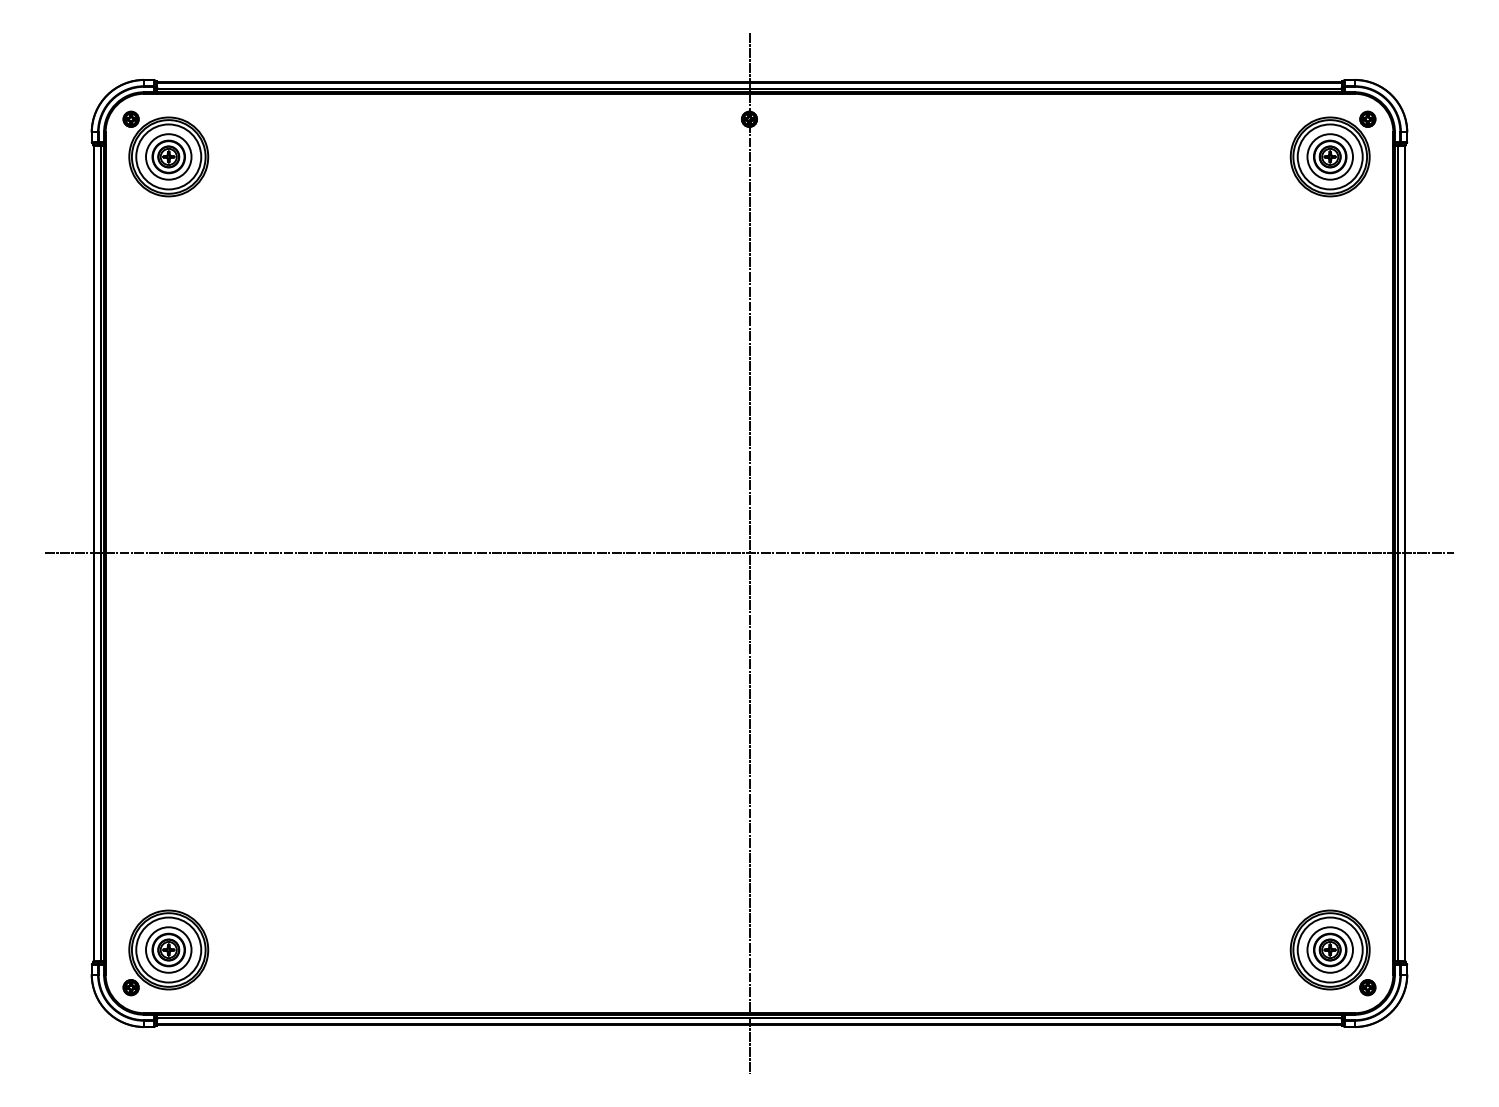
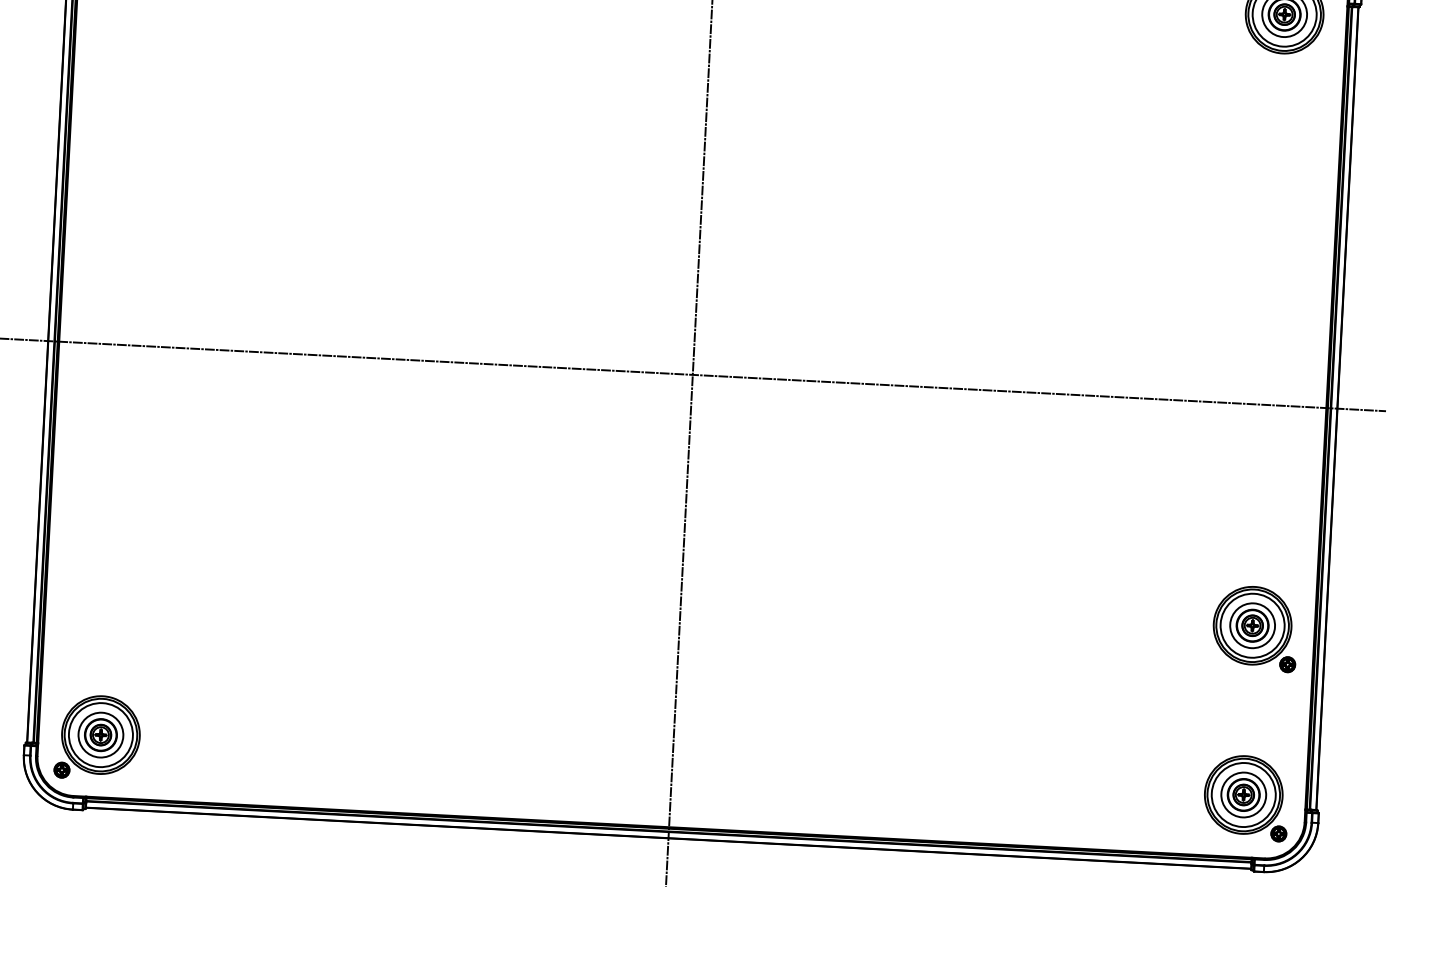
part: (1332, 780) -> (1254, 628), added

